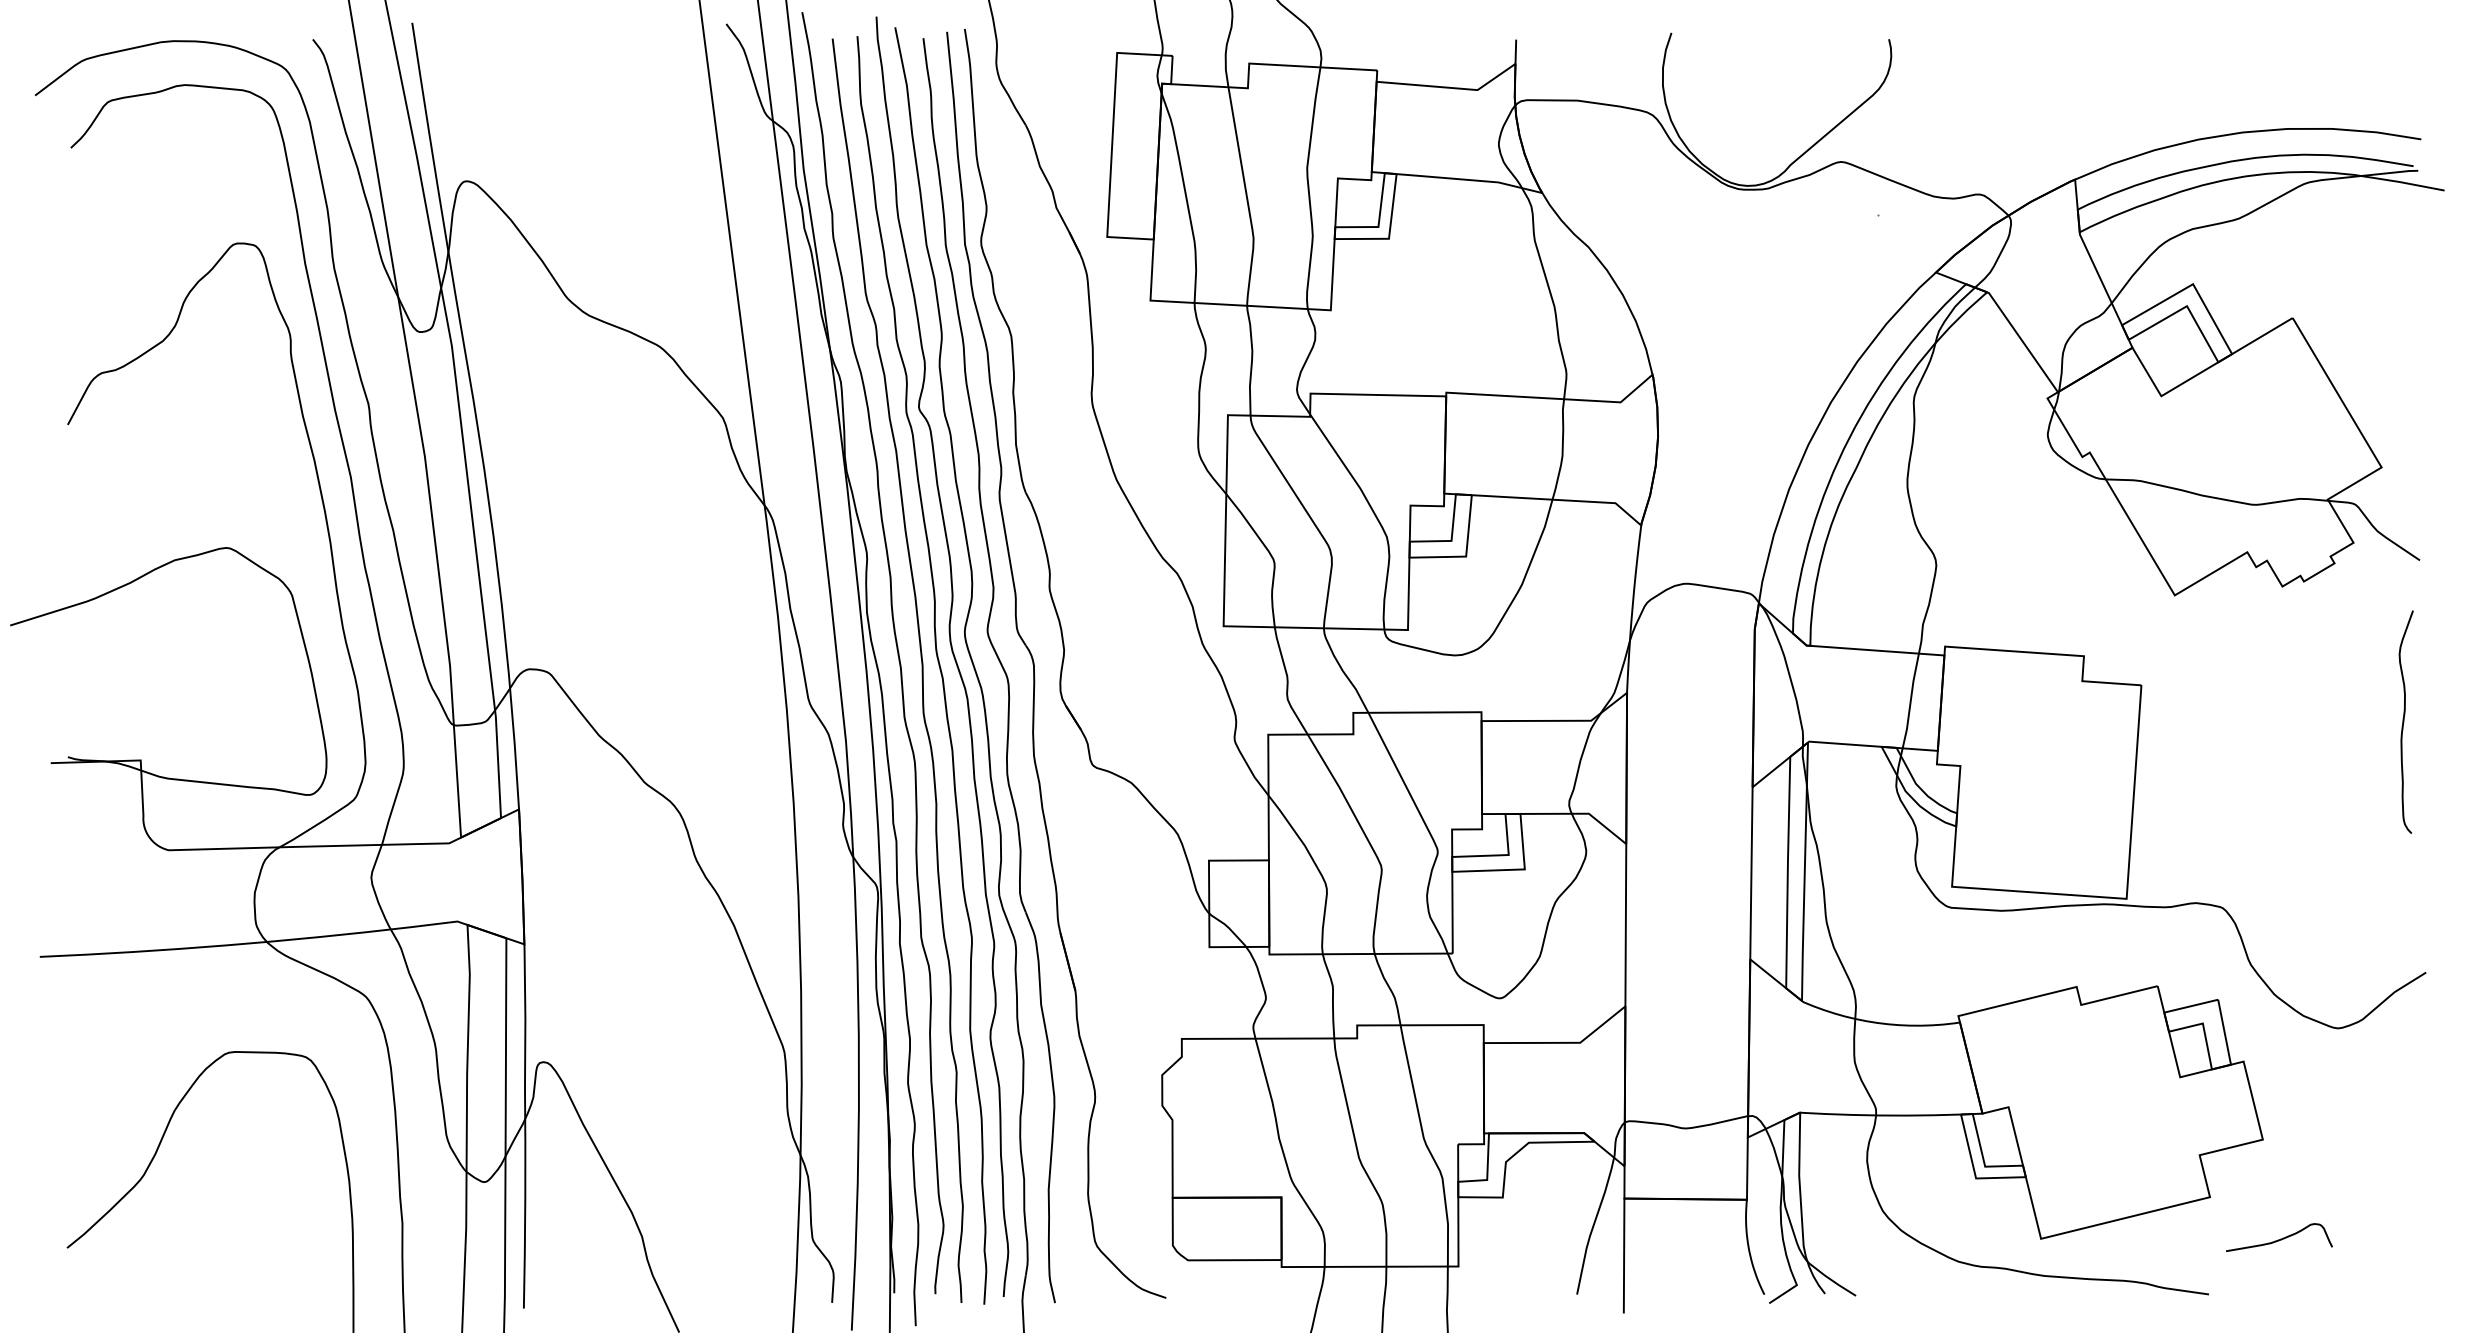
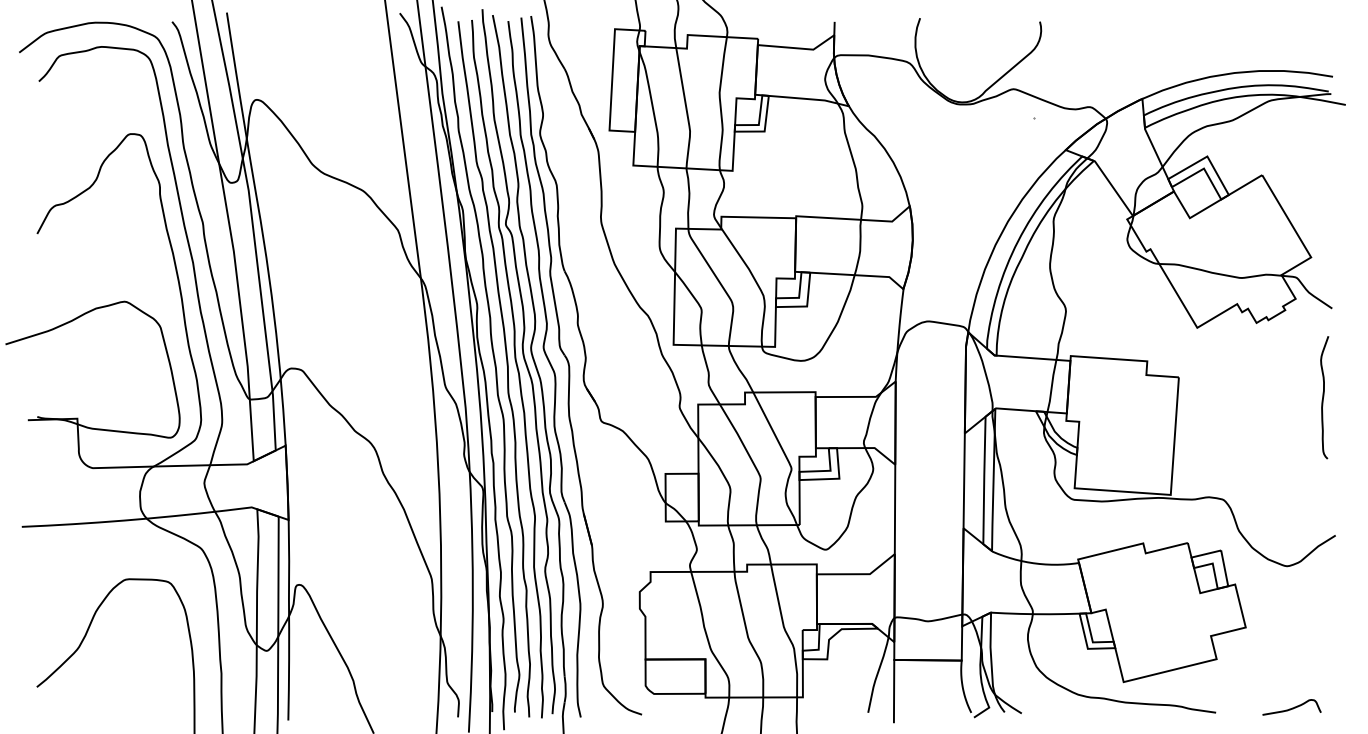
curve: (2280, 1237) -> (1292, 707), moved

